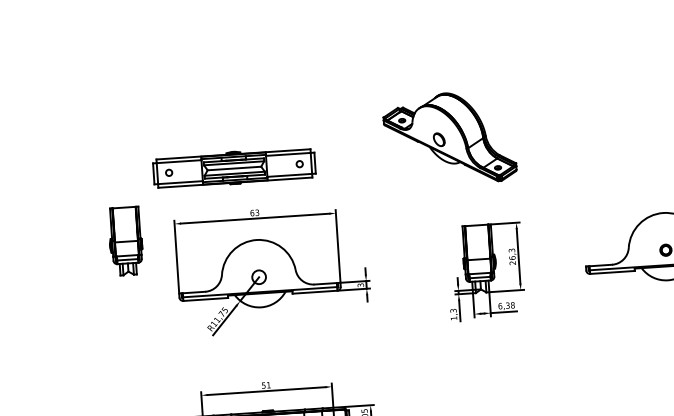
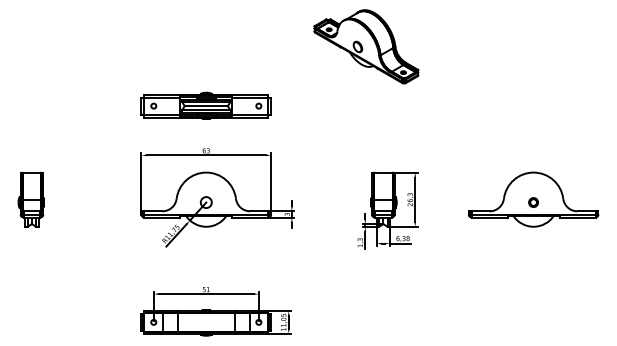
part: (449, 138) -> (366, 46), moved
part: (233, 167) -> (205, 105), moved
part: (124, 241) -> (30, 199), moved

